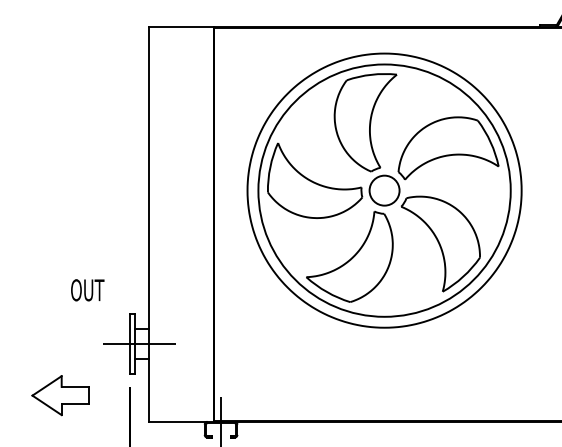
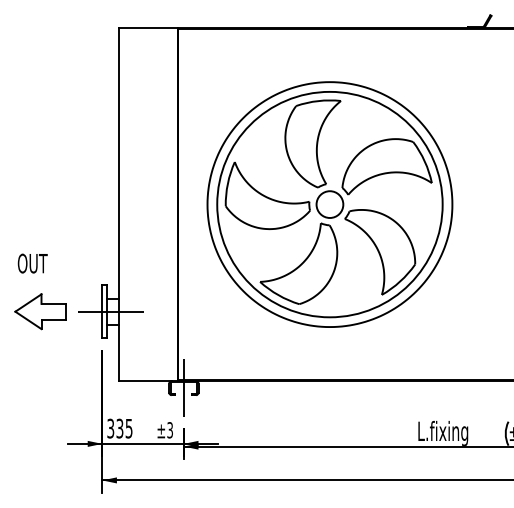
part: (384, 190) -> (329, 204), moved
text: (87, 290) -> (32, 263), moved
part: (60, 395) -> (40, 311), moved

